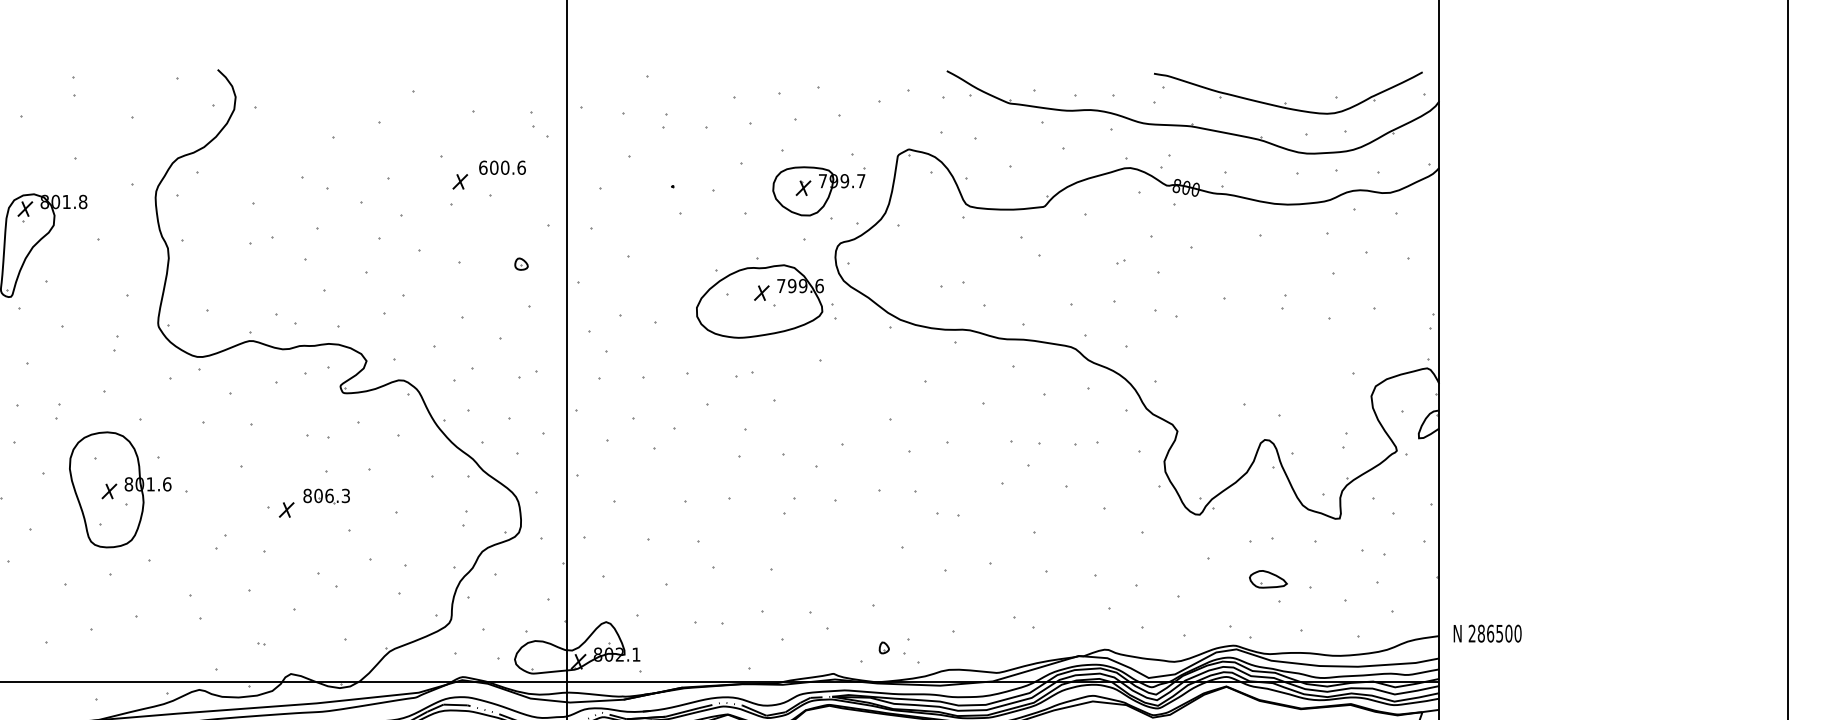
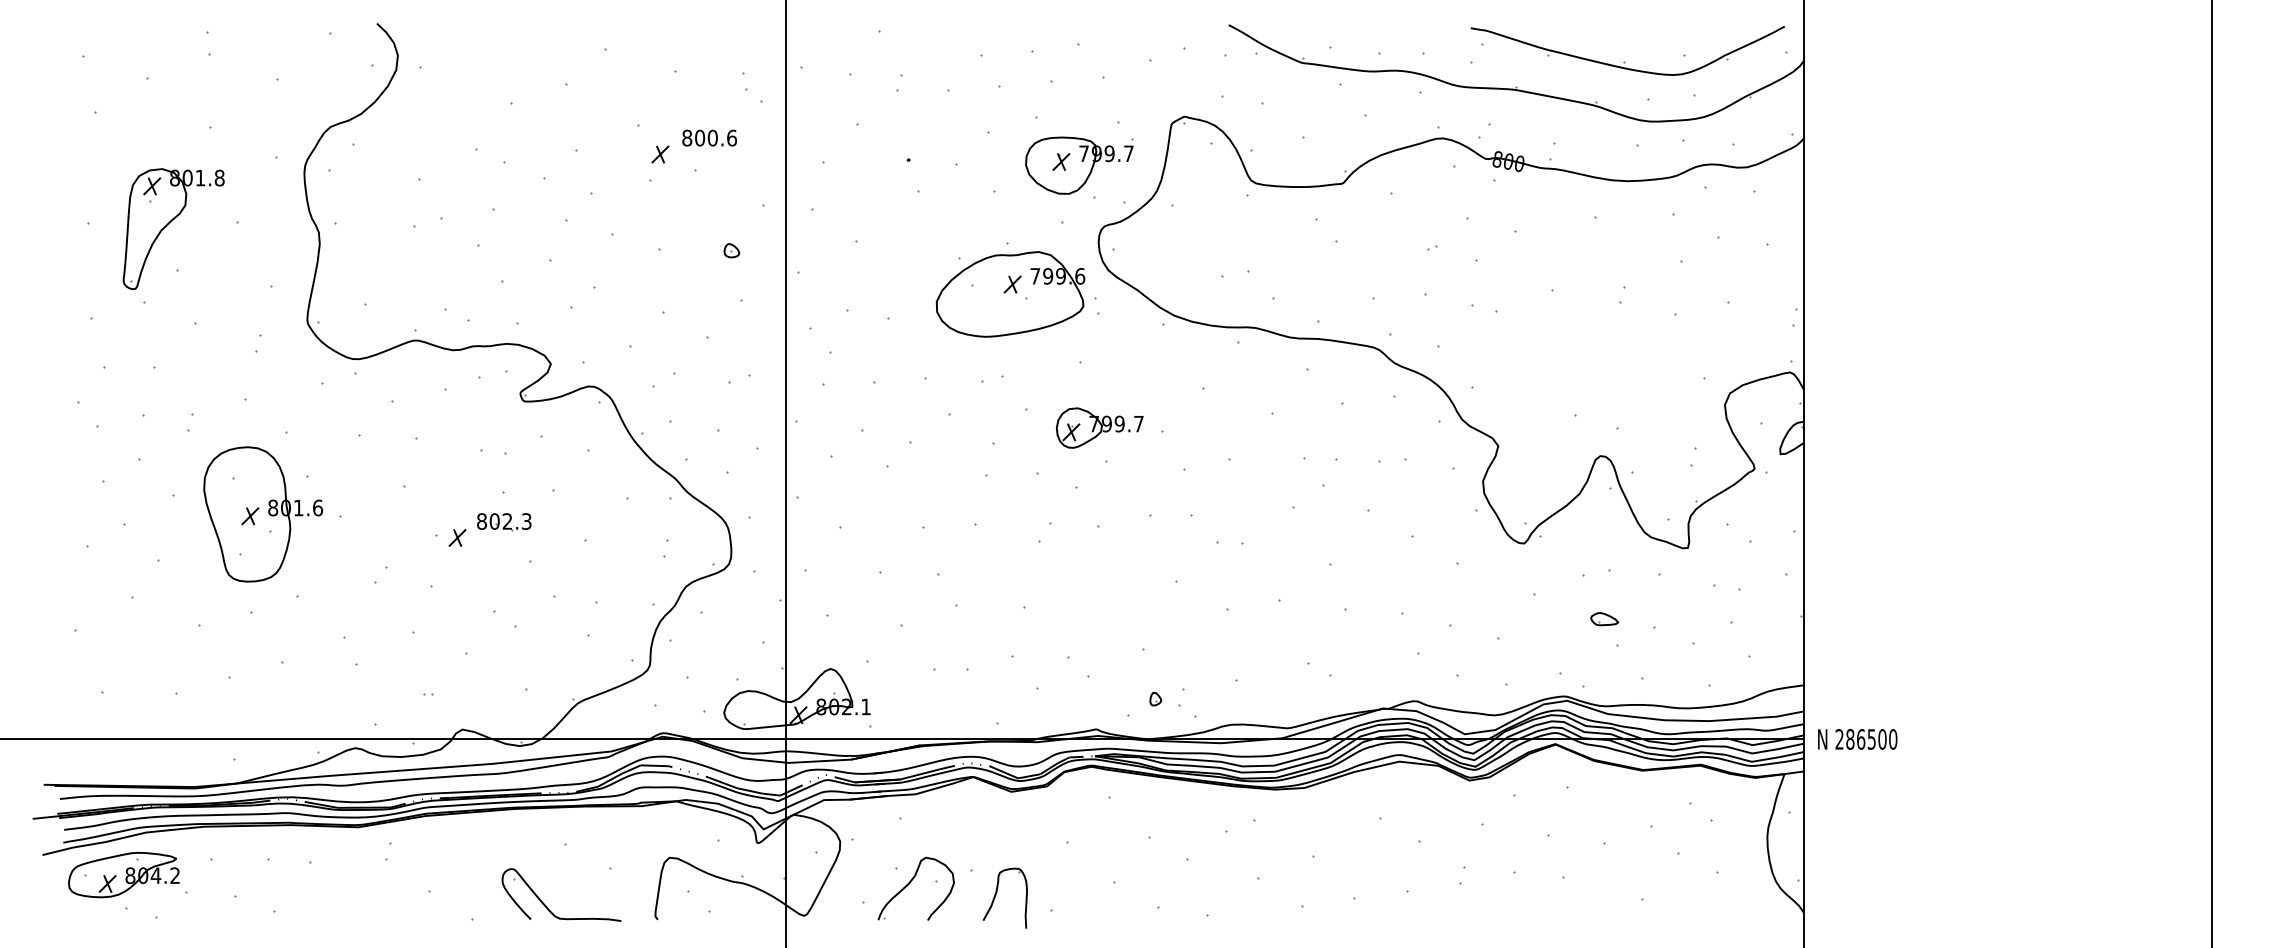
text: (483, 167) -> (687, 137), 600.6 -> 800.6
part: (836, 415) -> (1099, 427), added
text: (329, 495) -> (507, 521), 806.3 -> 802.3
part: (1268, 579) -> (1604, 619), size x0.62
text: (1487, 633) -> (1857, 739), moved

